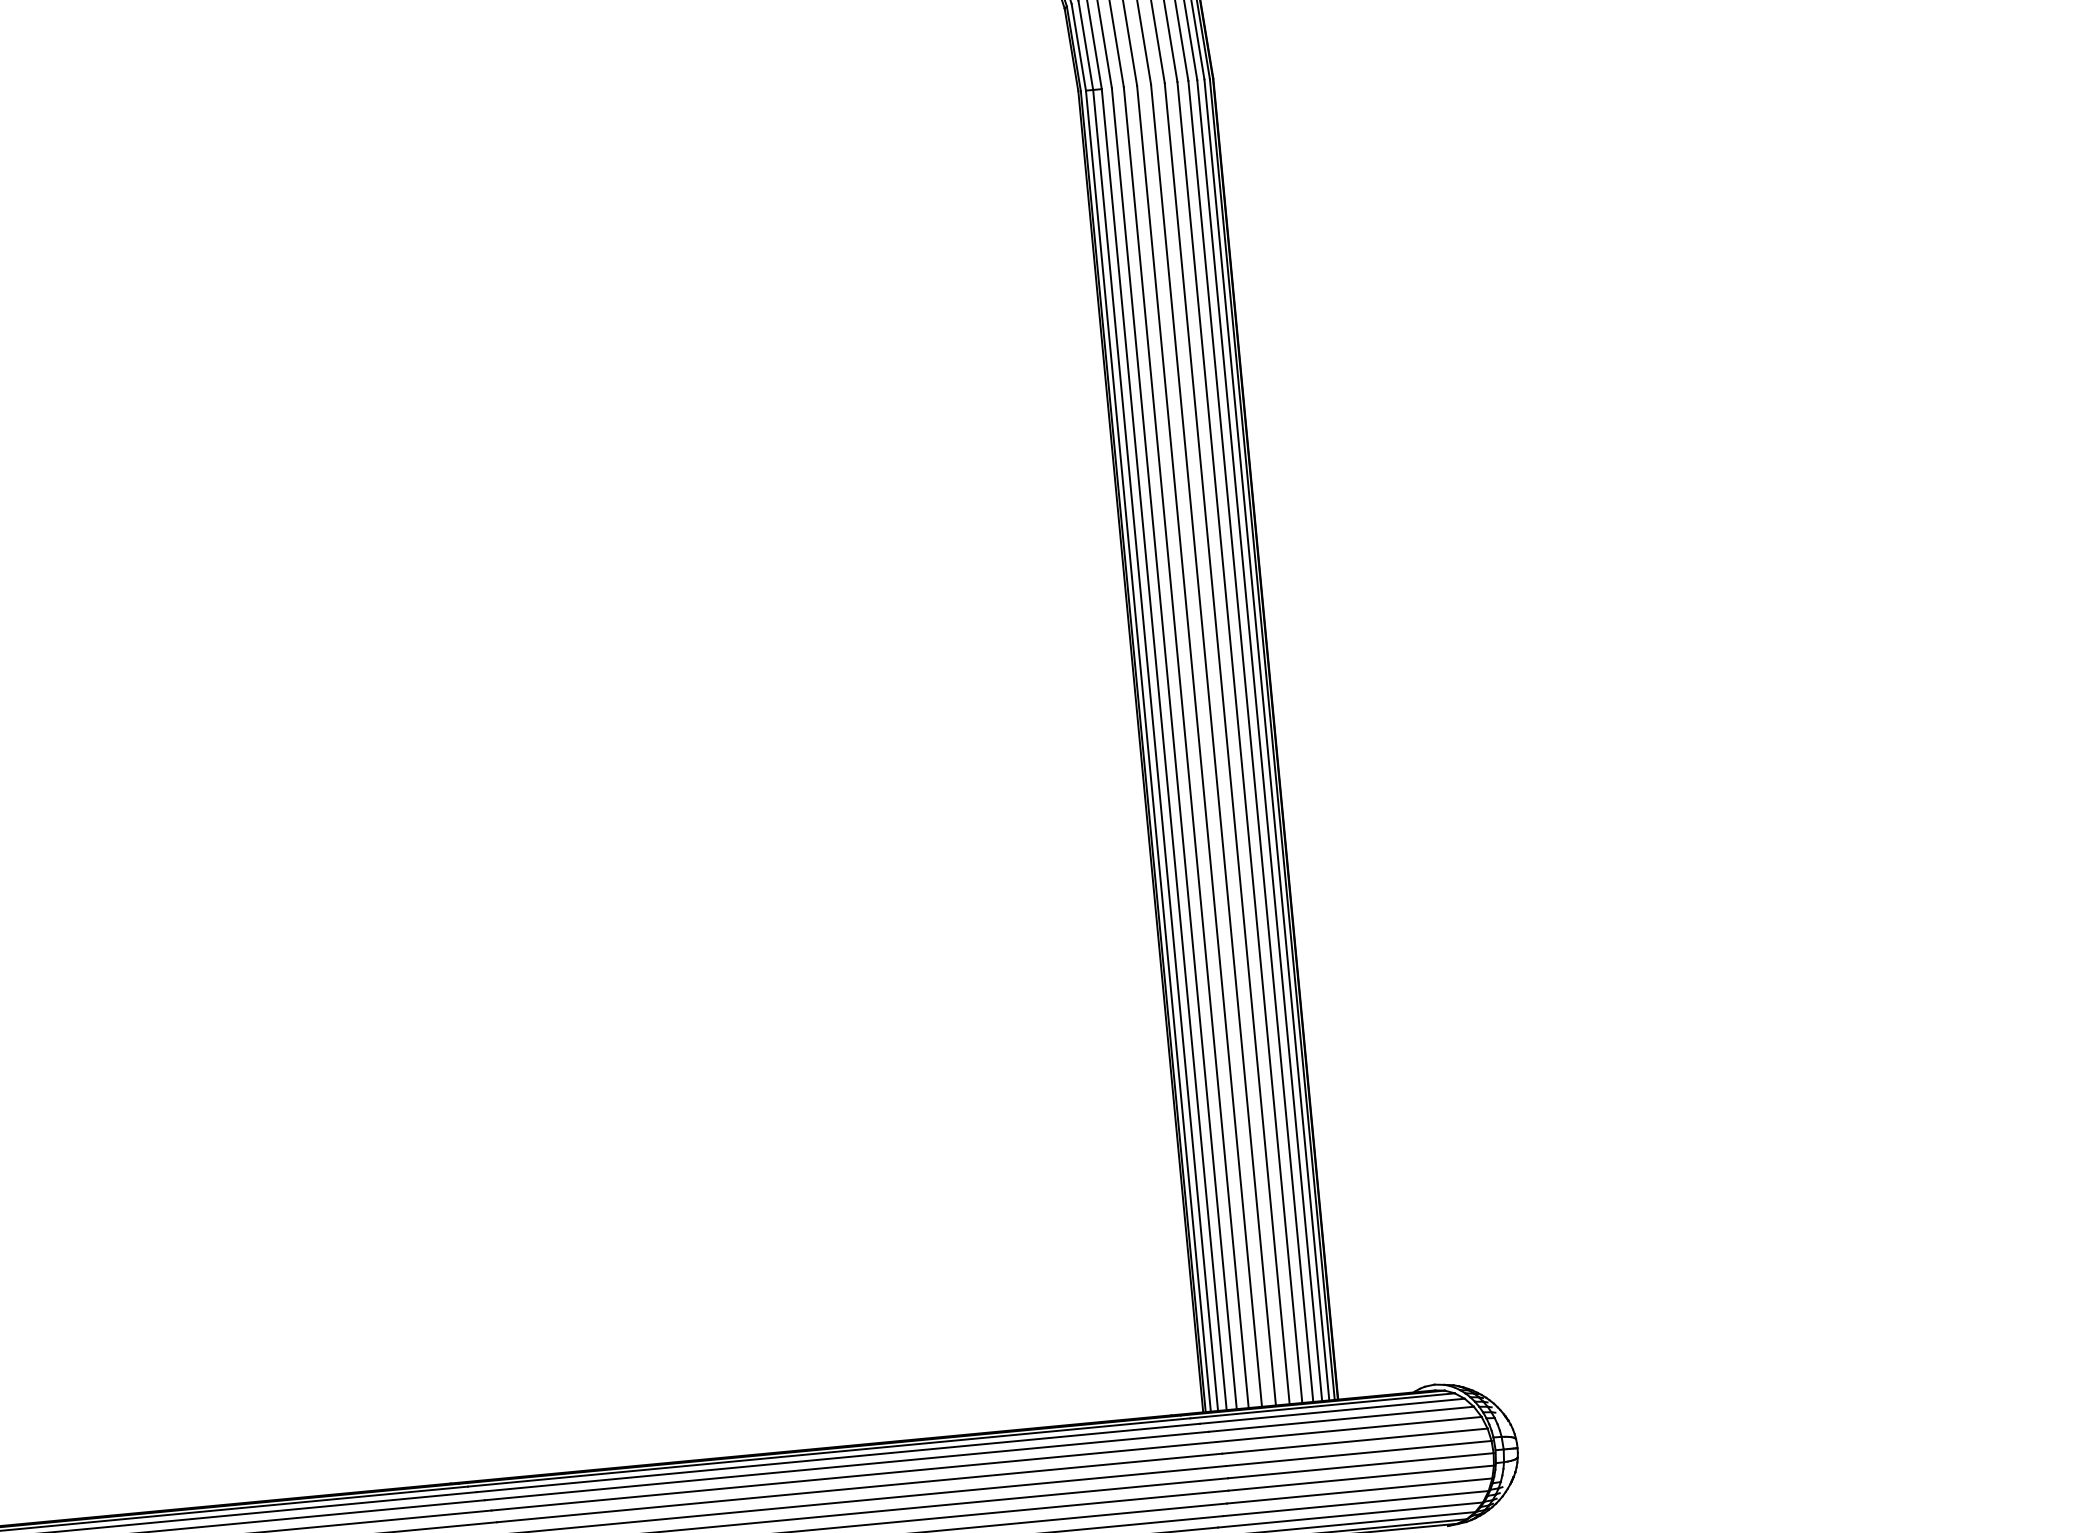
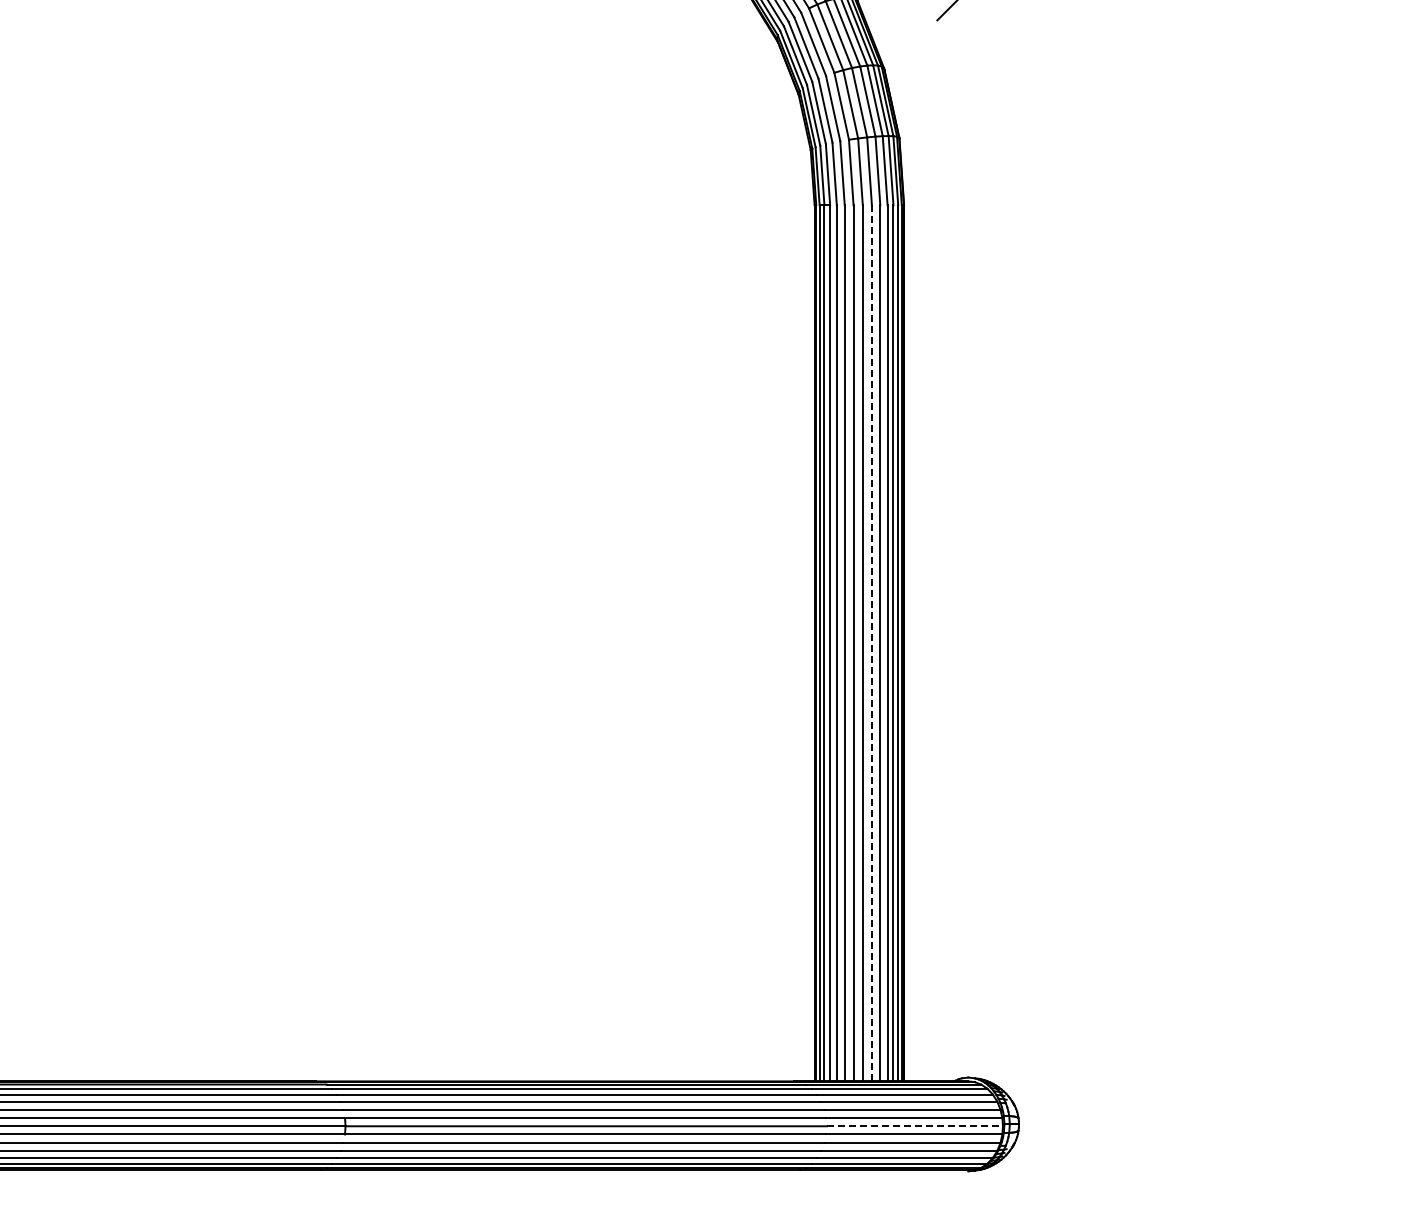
line: (1226, 742) -> (871, 642), solid -> dashed
line: (1361, 1465) -> (915, 1126), solid -> dashed

